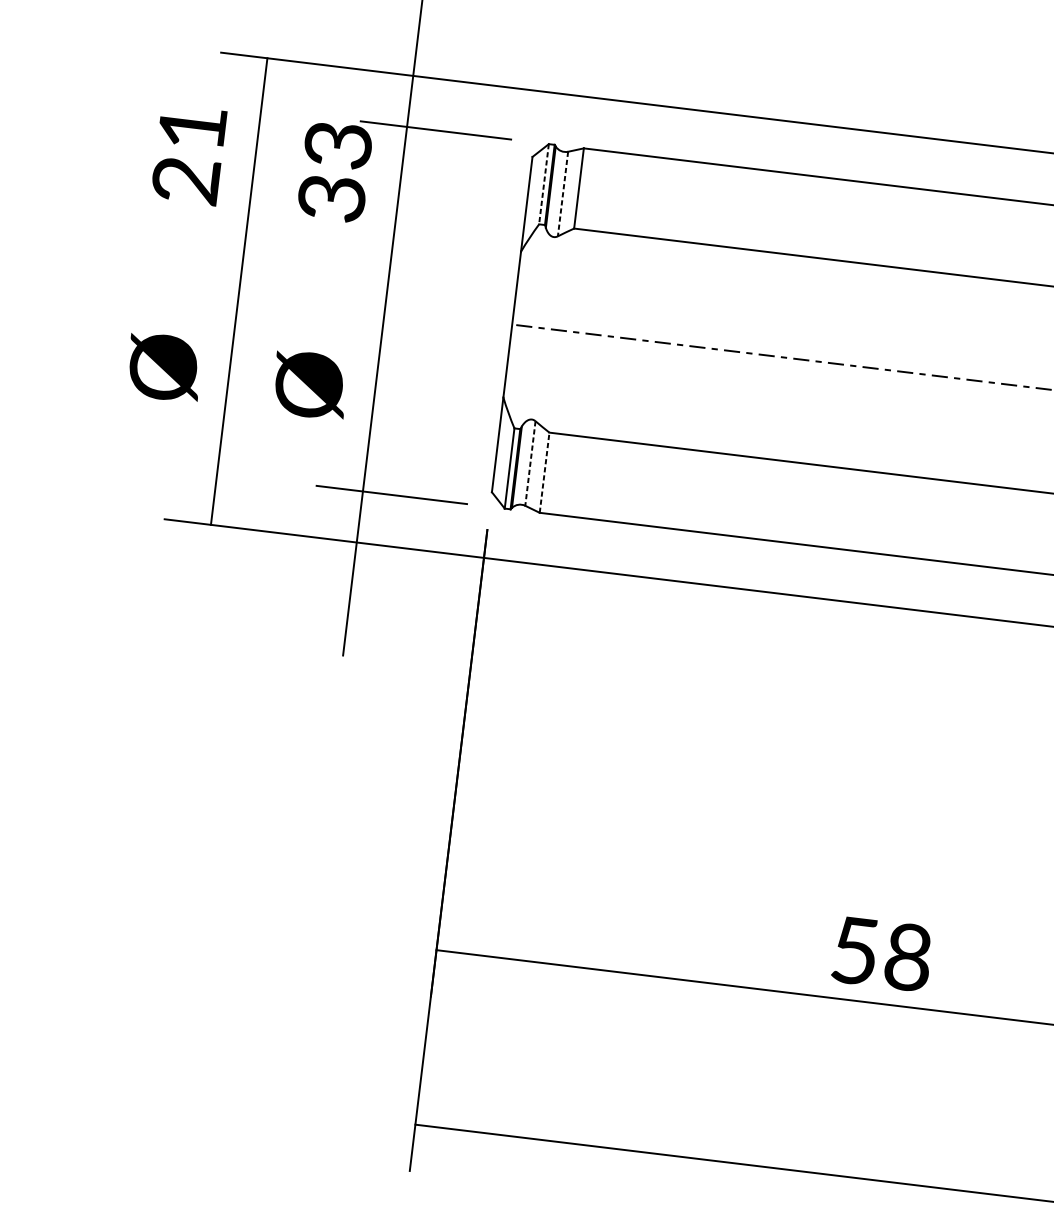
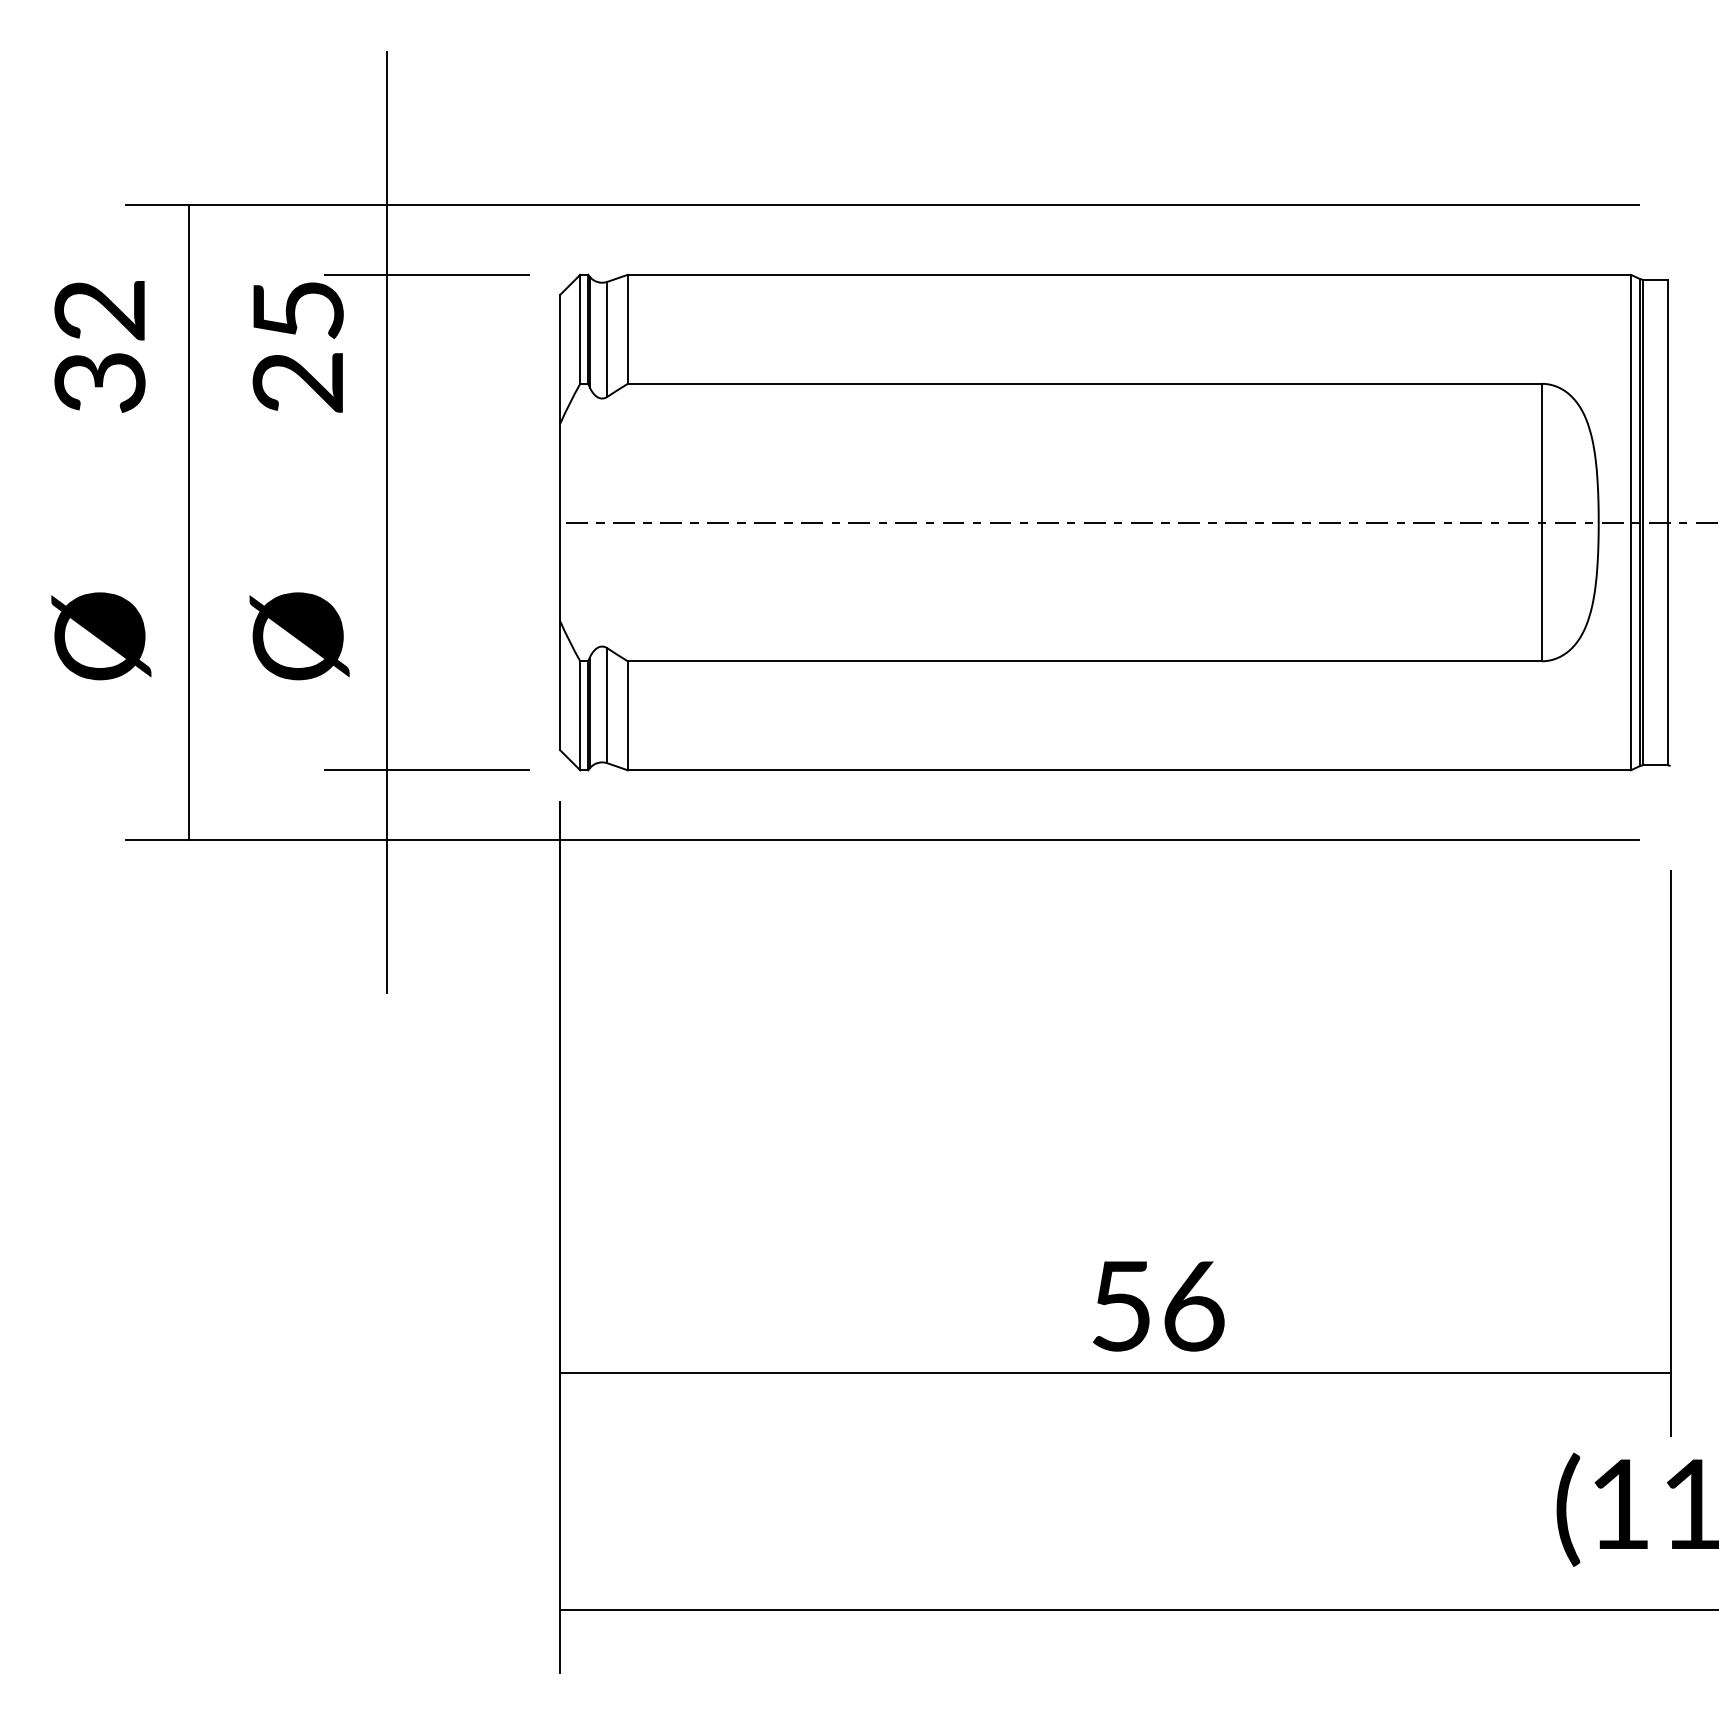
text: (188, 154) -> (99, 346), 21 -> 32
text: (334, 171) -> (297, 346), 33 -> 25
line: (544, 184) -> (580, 329), dashed -> solid
line: (563, 194) -> (607, 339), dashed -> solid
line: (530, 464) -> (607, 706), dashed -> solid
line: (544, 472) -> (627, 715), dashed -> solid
text: (908, 956) -> (1194, 1305), 58 -> 56

